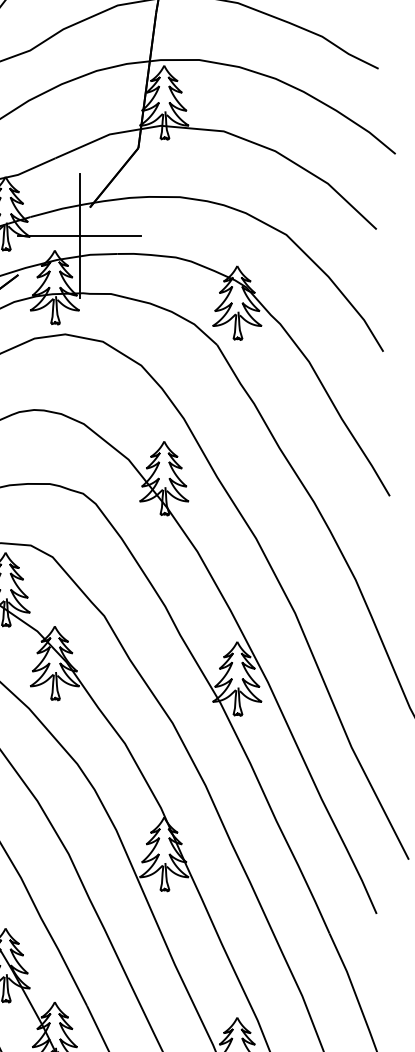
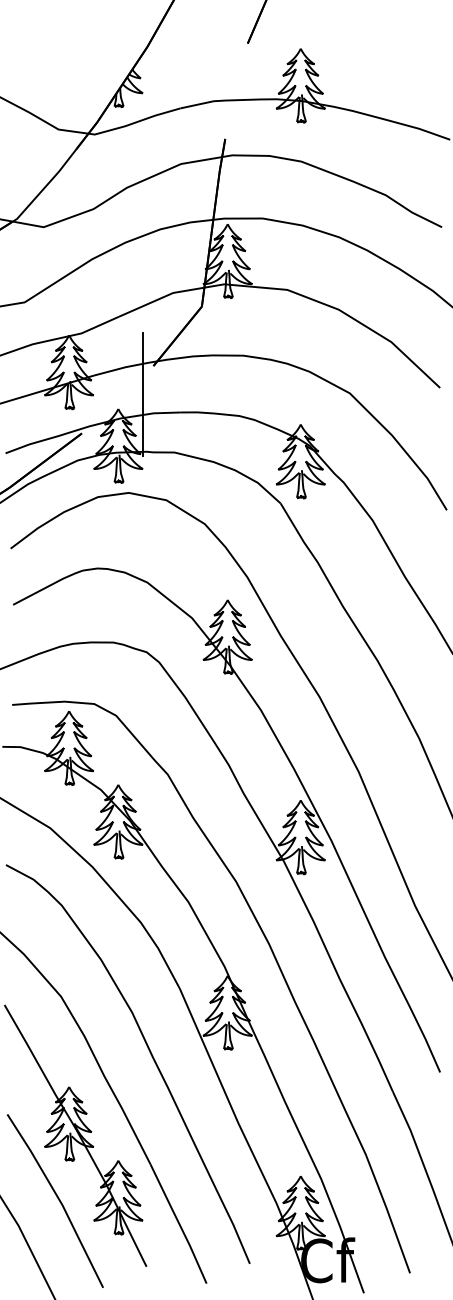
line: (79, 235) -> (142, 394), removed

